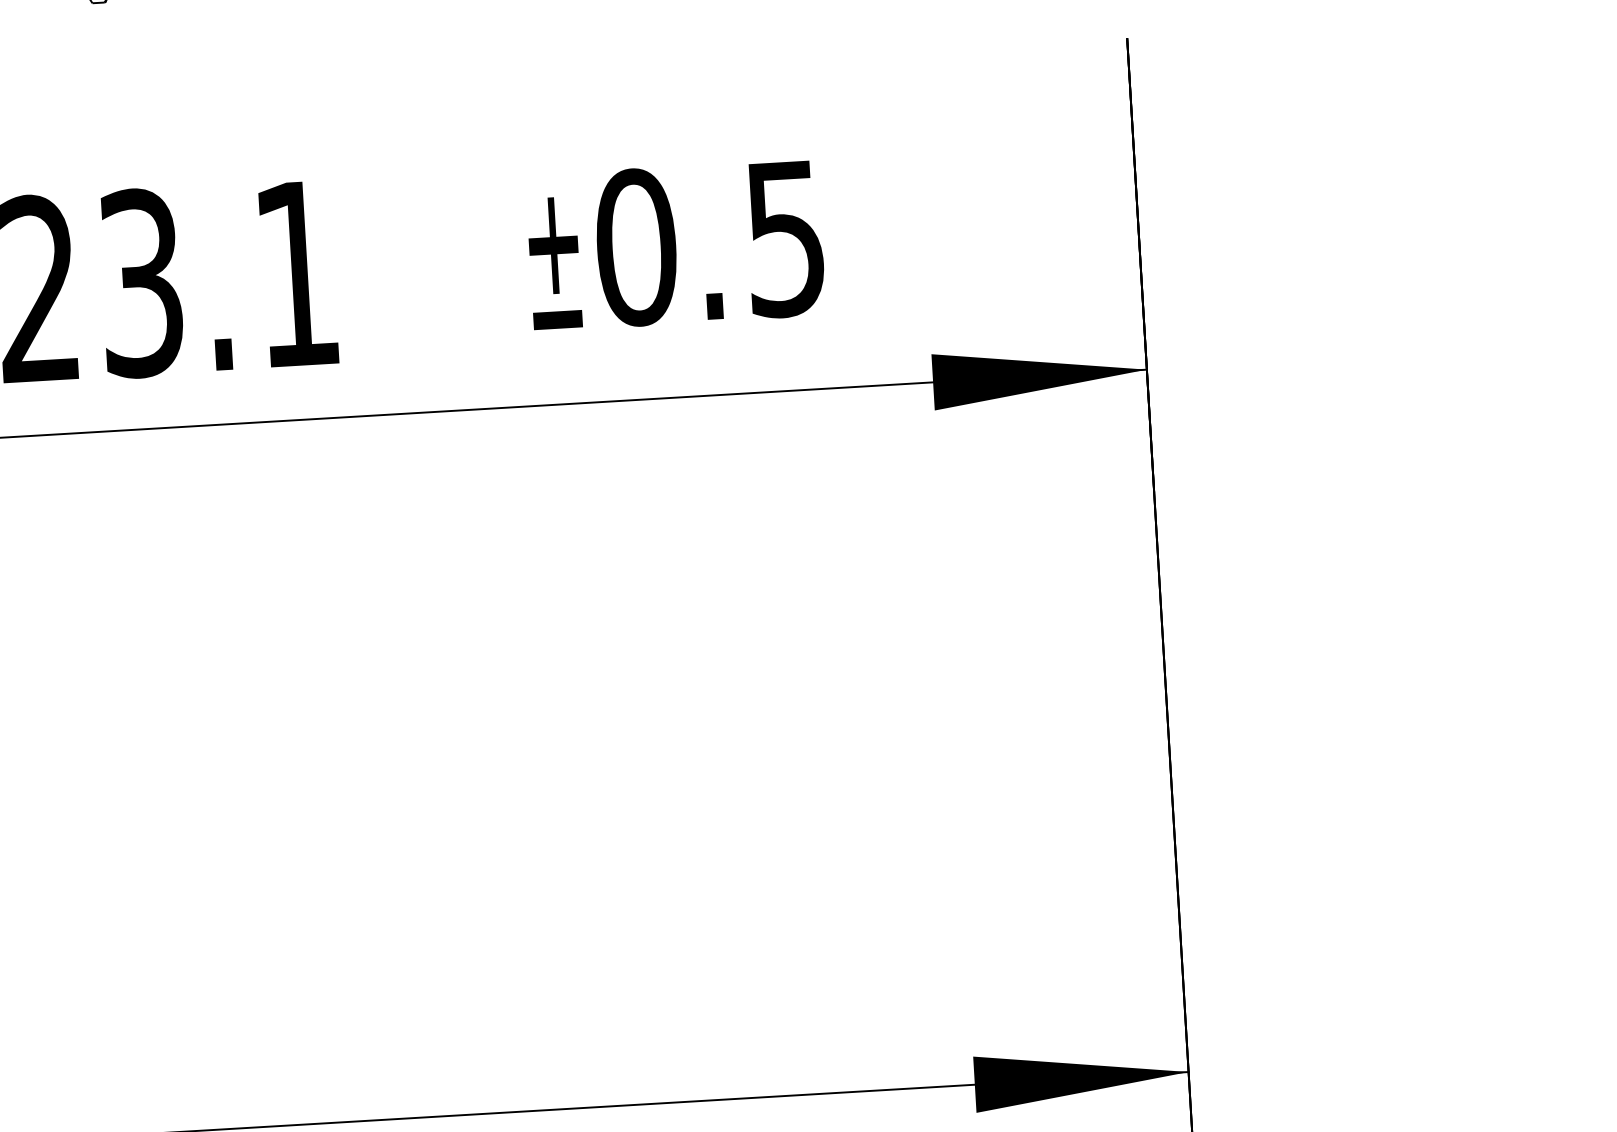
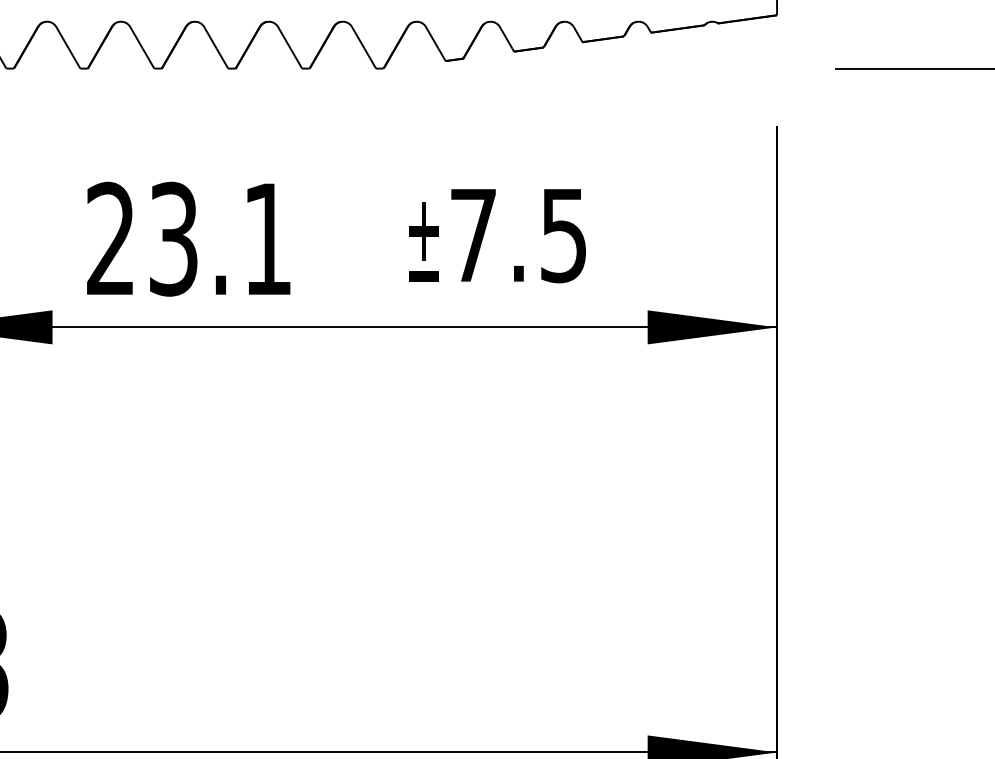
text: (636, 247) -> (473, 235), 0.5 -> 7.5

